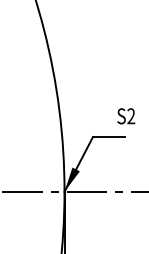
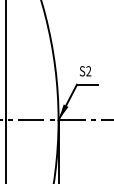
text: (126, 116) -> (85, 71), moved

